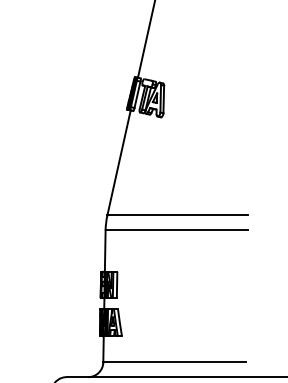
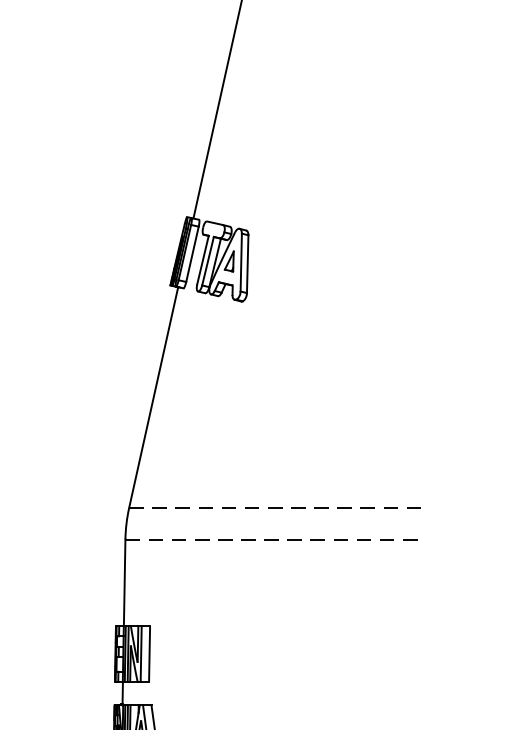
line: (177, 215) -> (276, 508), solid -> dashed
line: (177, 230) -> (276, 539), solid -> dashed

